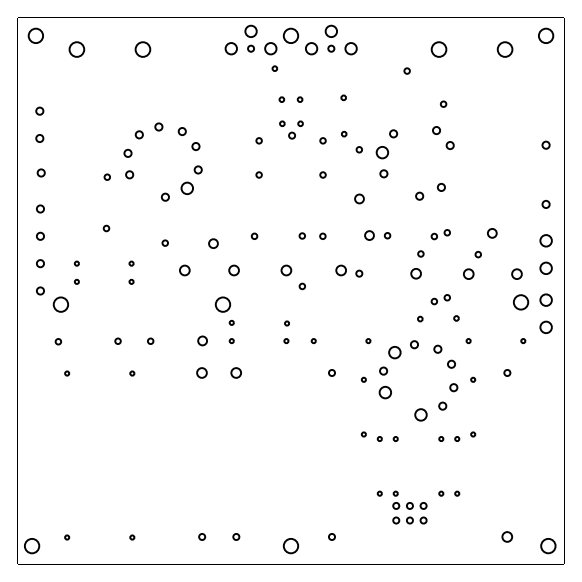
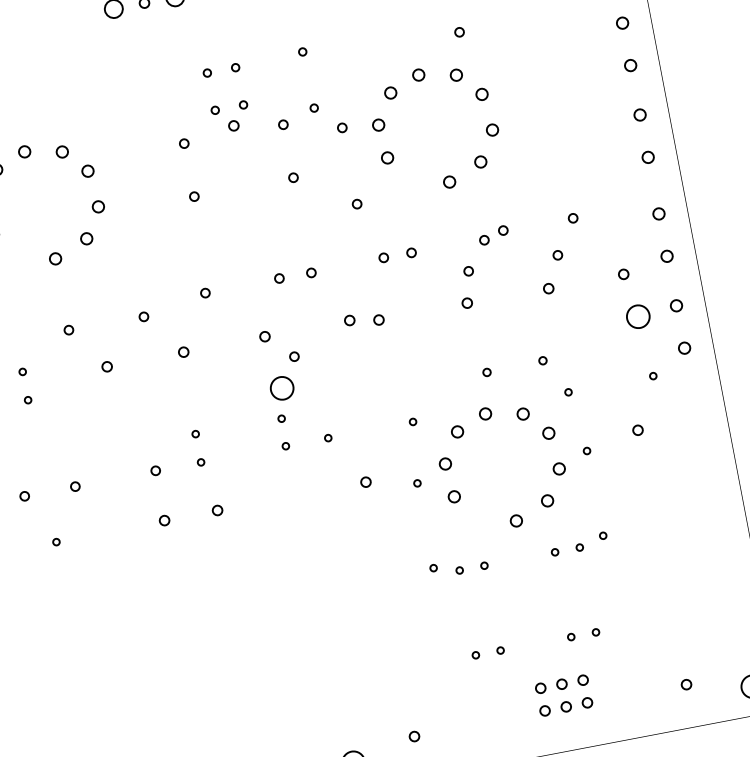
circle: (274, 68) -> (186, 26), removed
circle: (545, 117) -> (621, 22), added
circle: (412, 125) -> (417, 74), added
circle: (381, 151) -> (377, 123), size x0.62
circle: (452, 168) -> (492, 129), added
circle: (545, 176) -> (639, 114), added
circle: (186, 188) -> (85, 239), size x0.62
circle: (359, 198) -> (357, 203), size x0.62
circle: (491, 233) -> (572, 218), size x0.62
circle: (369, 235) -> (383, 257), size x0.62
circle: (545, 240) -> (657, 213), size x0.62
circle: (213, 243) -> (143, 316), size x0.62
circle: (545, 267) -> (665, 255), size x0.62
circle: (184, 270) -> (106, 366), size x0.62
circle: (233, 270) -> (182, 352), size x0.62
circle: (286, 270) -> (265, 336), size x0.62
circle: (340, 270) -> (348, 320), size x0.62
circle: (416, 273) -> (467, 302), size x0.62
circle: (468, 274) -> (548, 289), size x0.62
circle: (516, 274) -> (623, 274), size x0.62
part: (440, 299) -> (512, 336), removed
circle: (545, 299) -> (675, 305), size x0.62
circle: (222, 304) -> (281, 388), moved
circle: (545, 327) -> (683, 348), size x0.62
circle: (202, 340) -> (155, 470), size x0.62
circle: (394, 352) -> (456, 431), size x0.62
circle: (202, 372) -> (164, 519), size x0.62
circle: (236, 372) -> (217, 509), size x0.62
circle: (384, 392) -> (453, 496), size x0.62
circle: (420, 414) -> (515, 520), size x0.62
part: (409, 513) -> (563, 696), moved
circle: (507, 536) -> (686, 683), size x0.62

